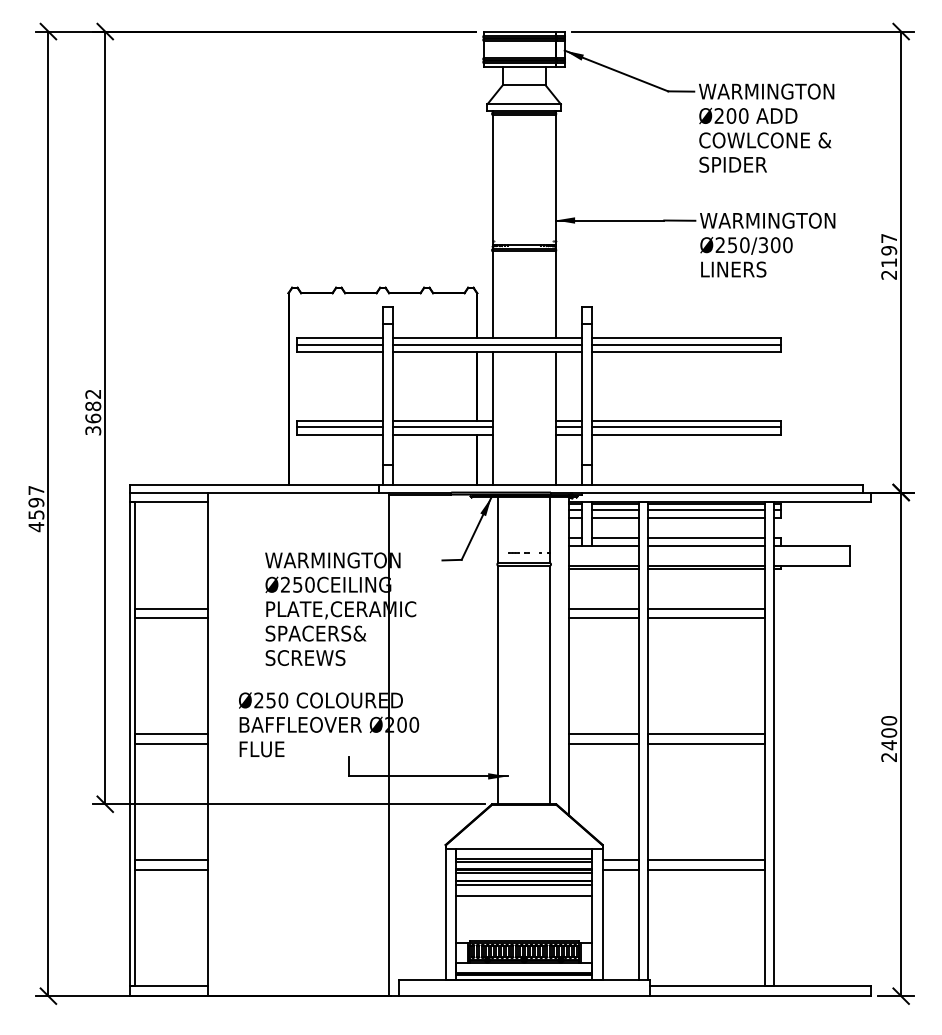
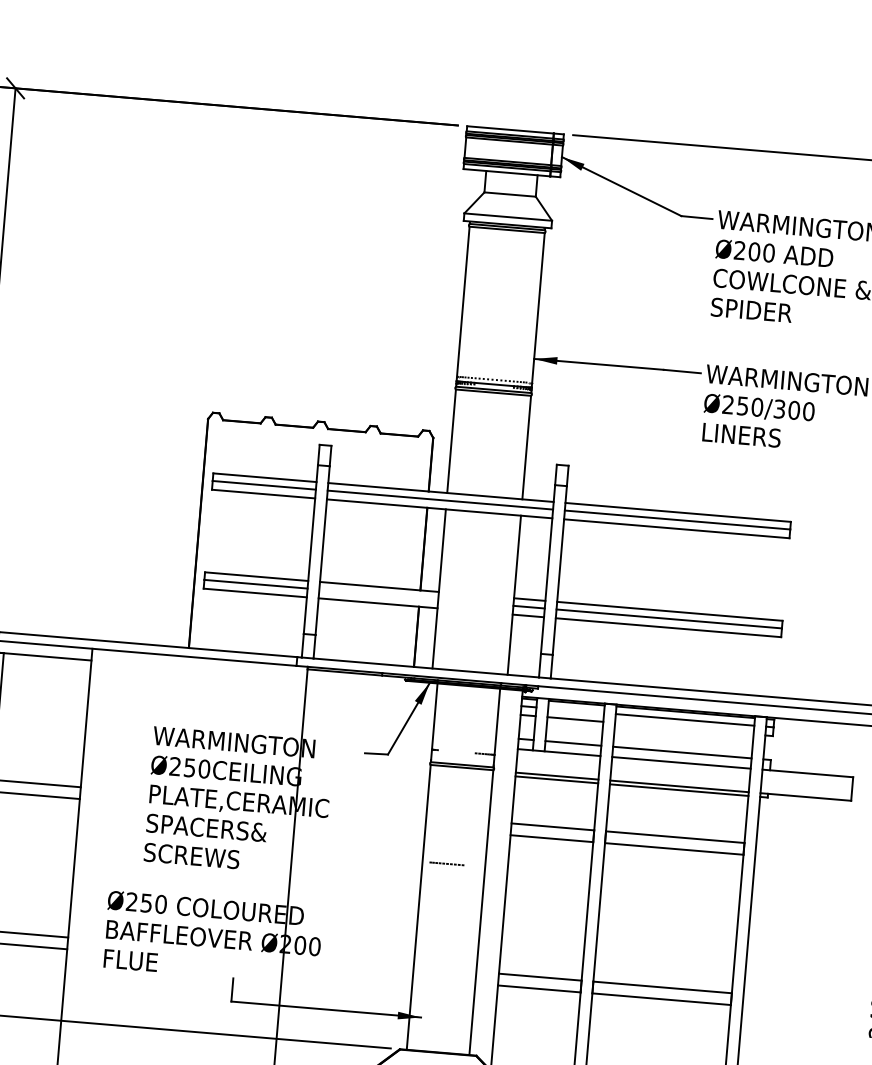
line: (442, 427) -> (378, 594), removed
line: (614, 510) -> (575, 710), removed
line: (706, 517) -> (684, 728), removed
line: (518, 552) -> (447, 863), moved

